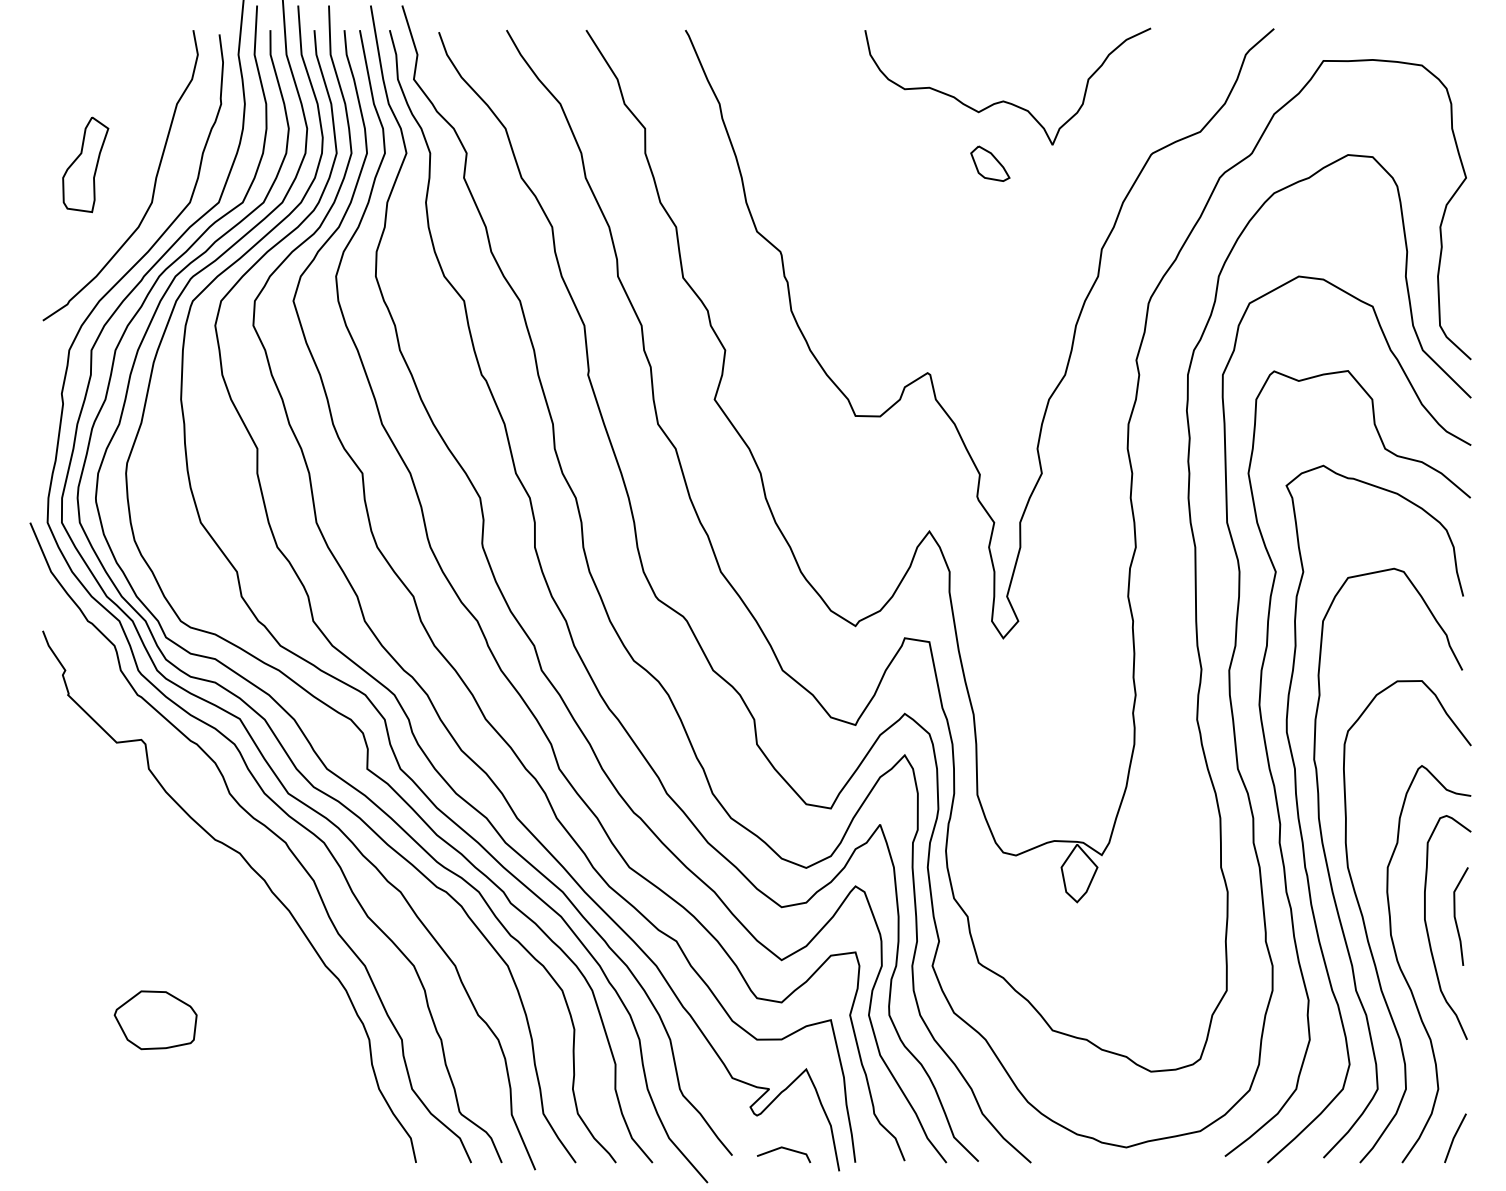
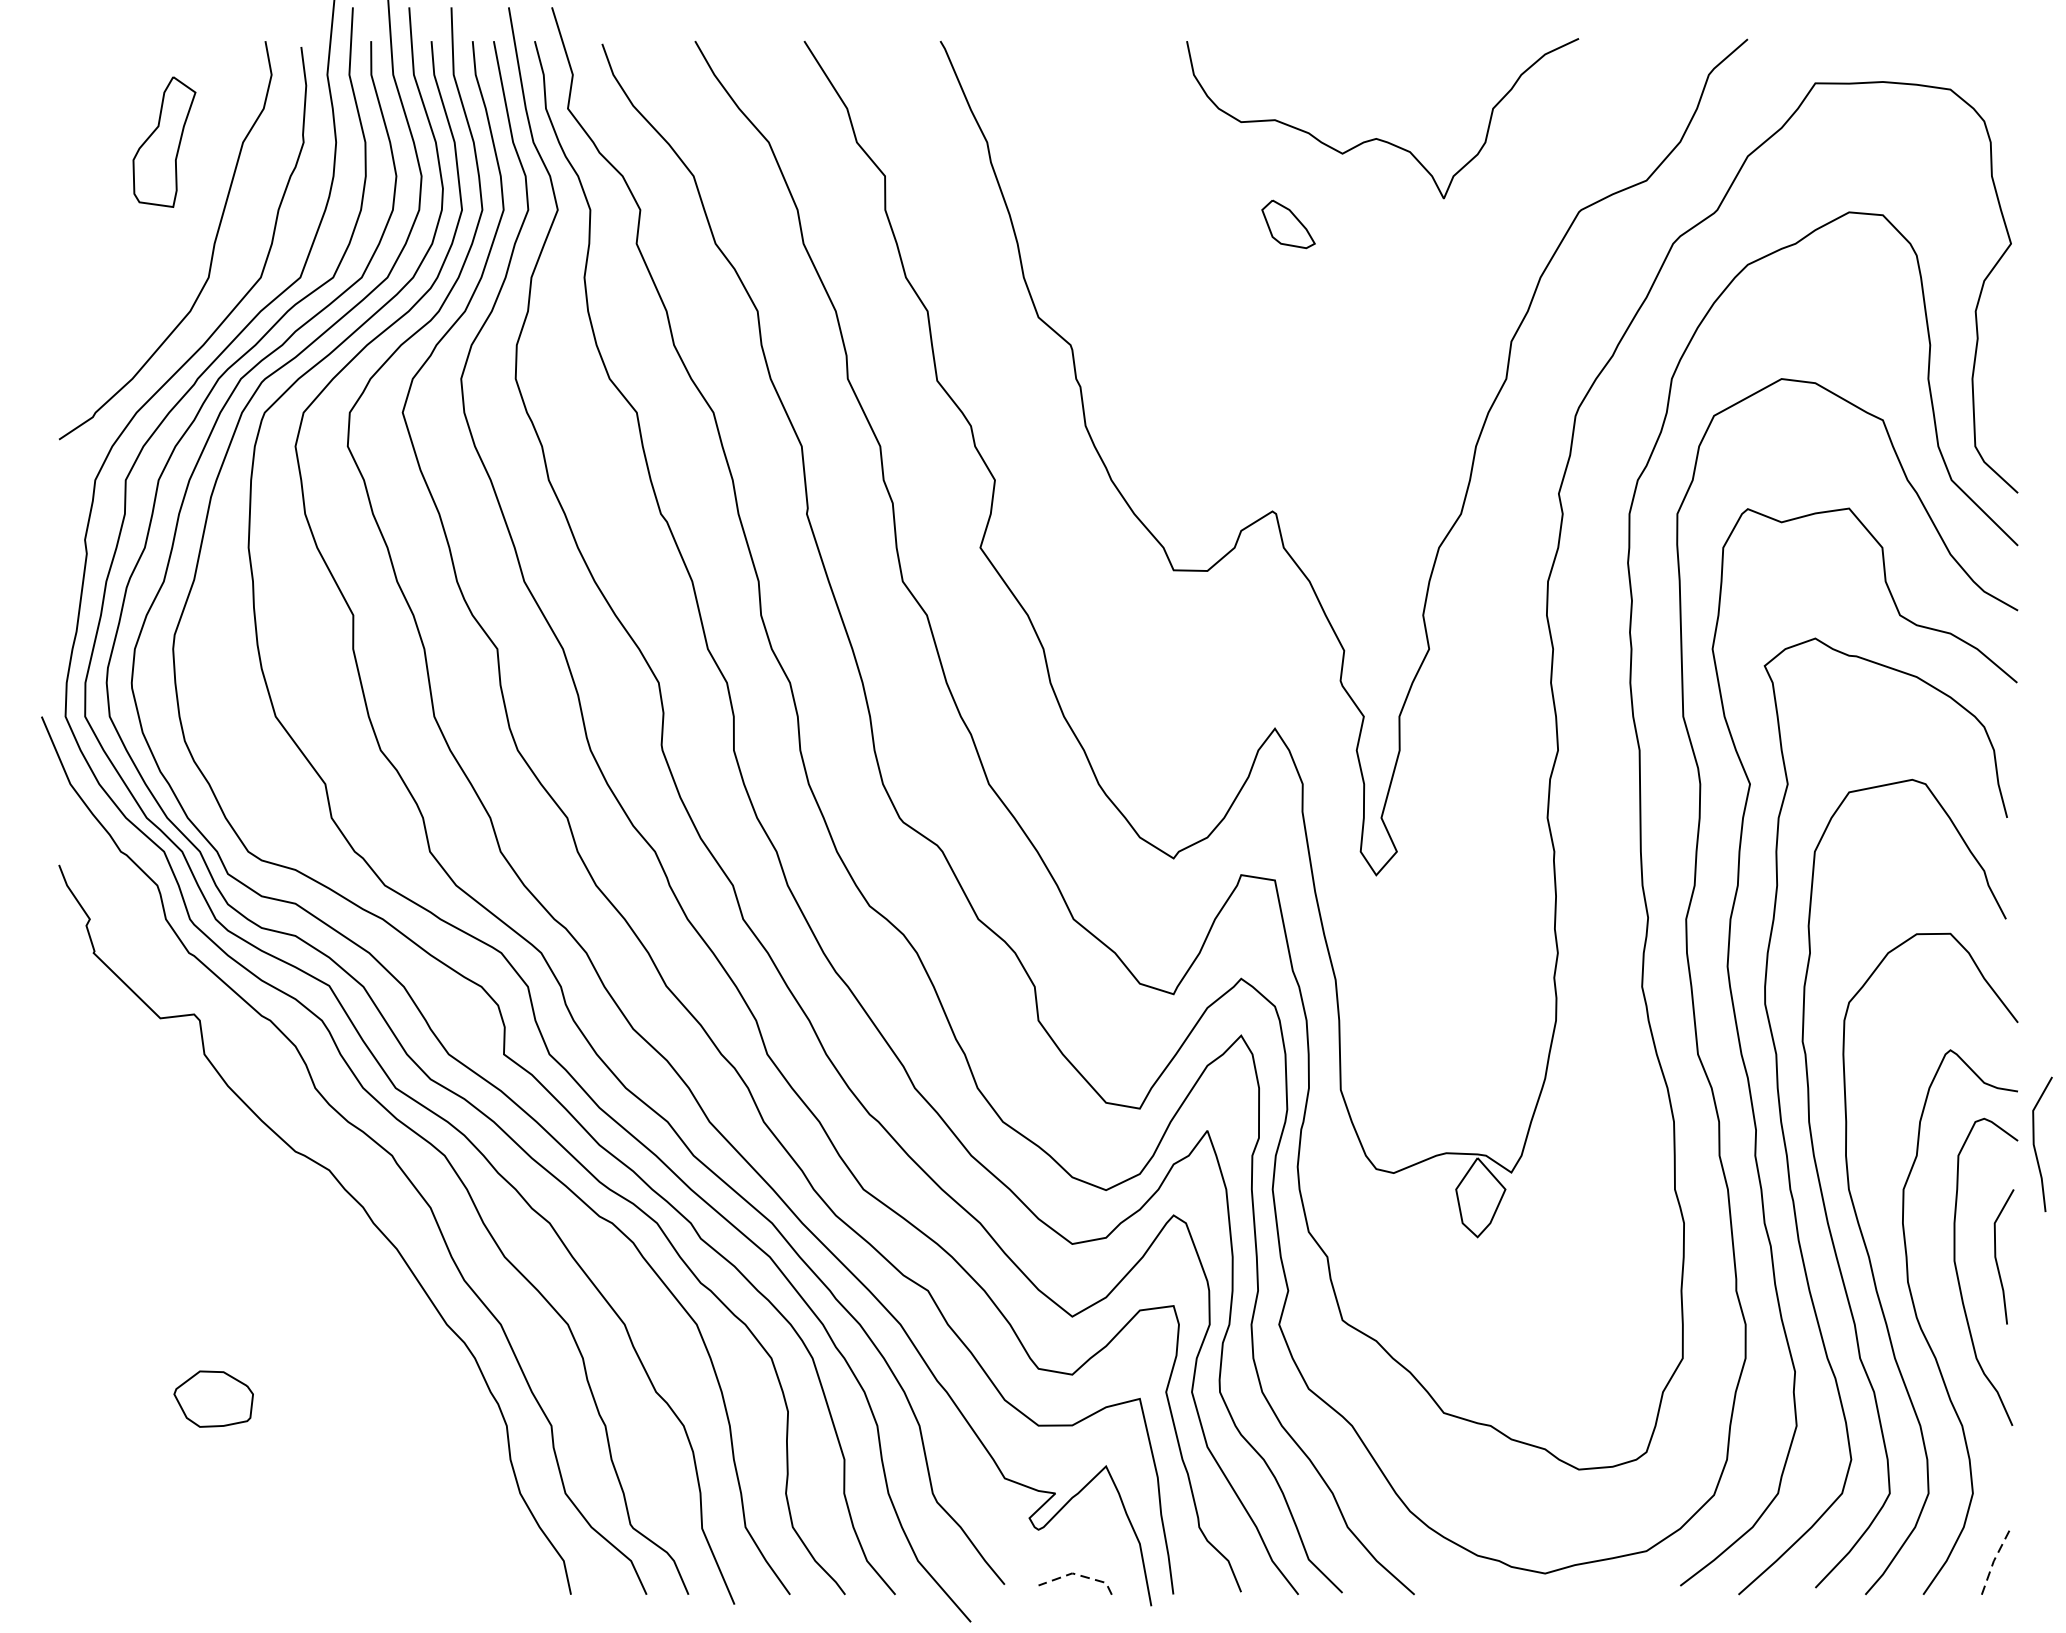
part: (990, 163) -> (1288, 224), moved
part: (85, 164) -> (164, 141), moved
line: (1483, 834) -> (2034, 1144), added
part: (155, 1020) -> (213, 1399), size x0.7
line: (1453, 1138) -> (1993, 1561), solid -> dashed
line: (785, 1148) -> (1077, 1574), solid -> dashed

